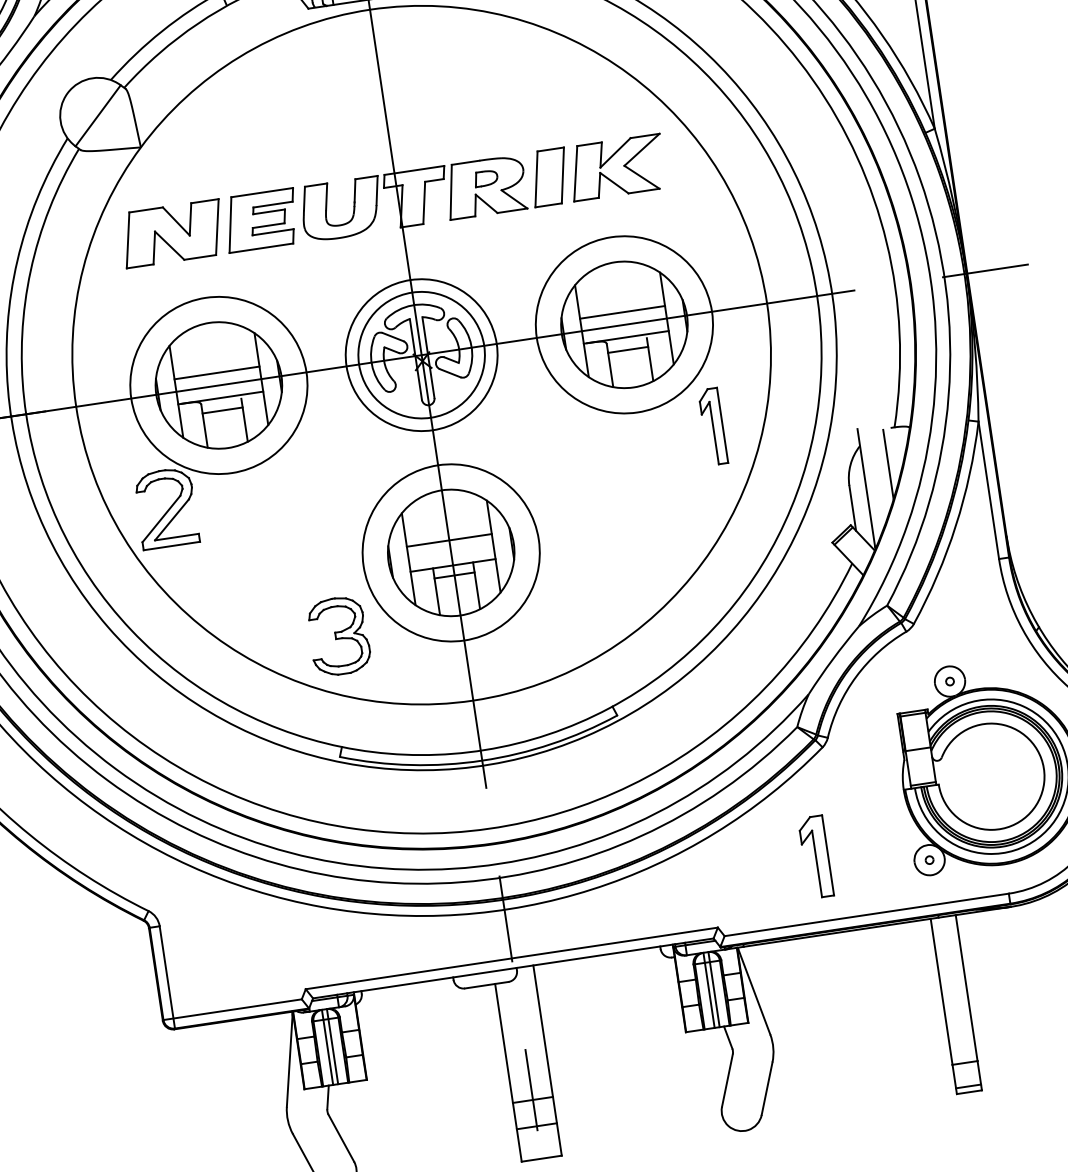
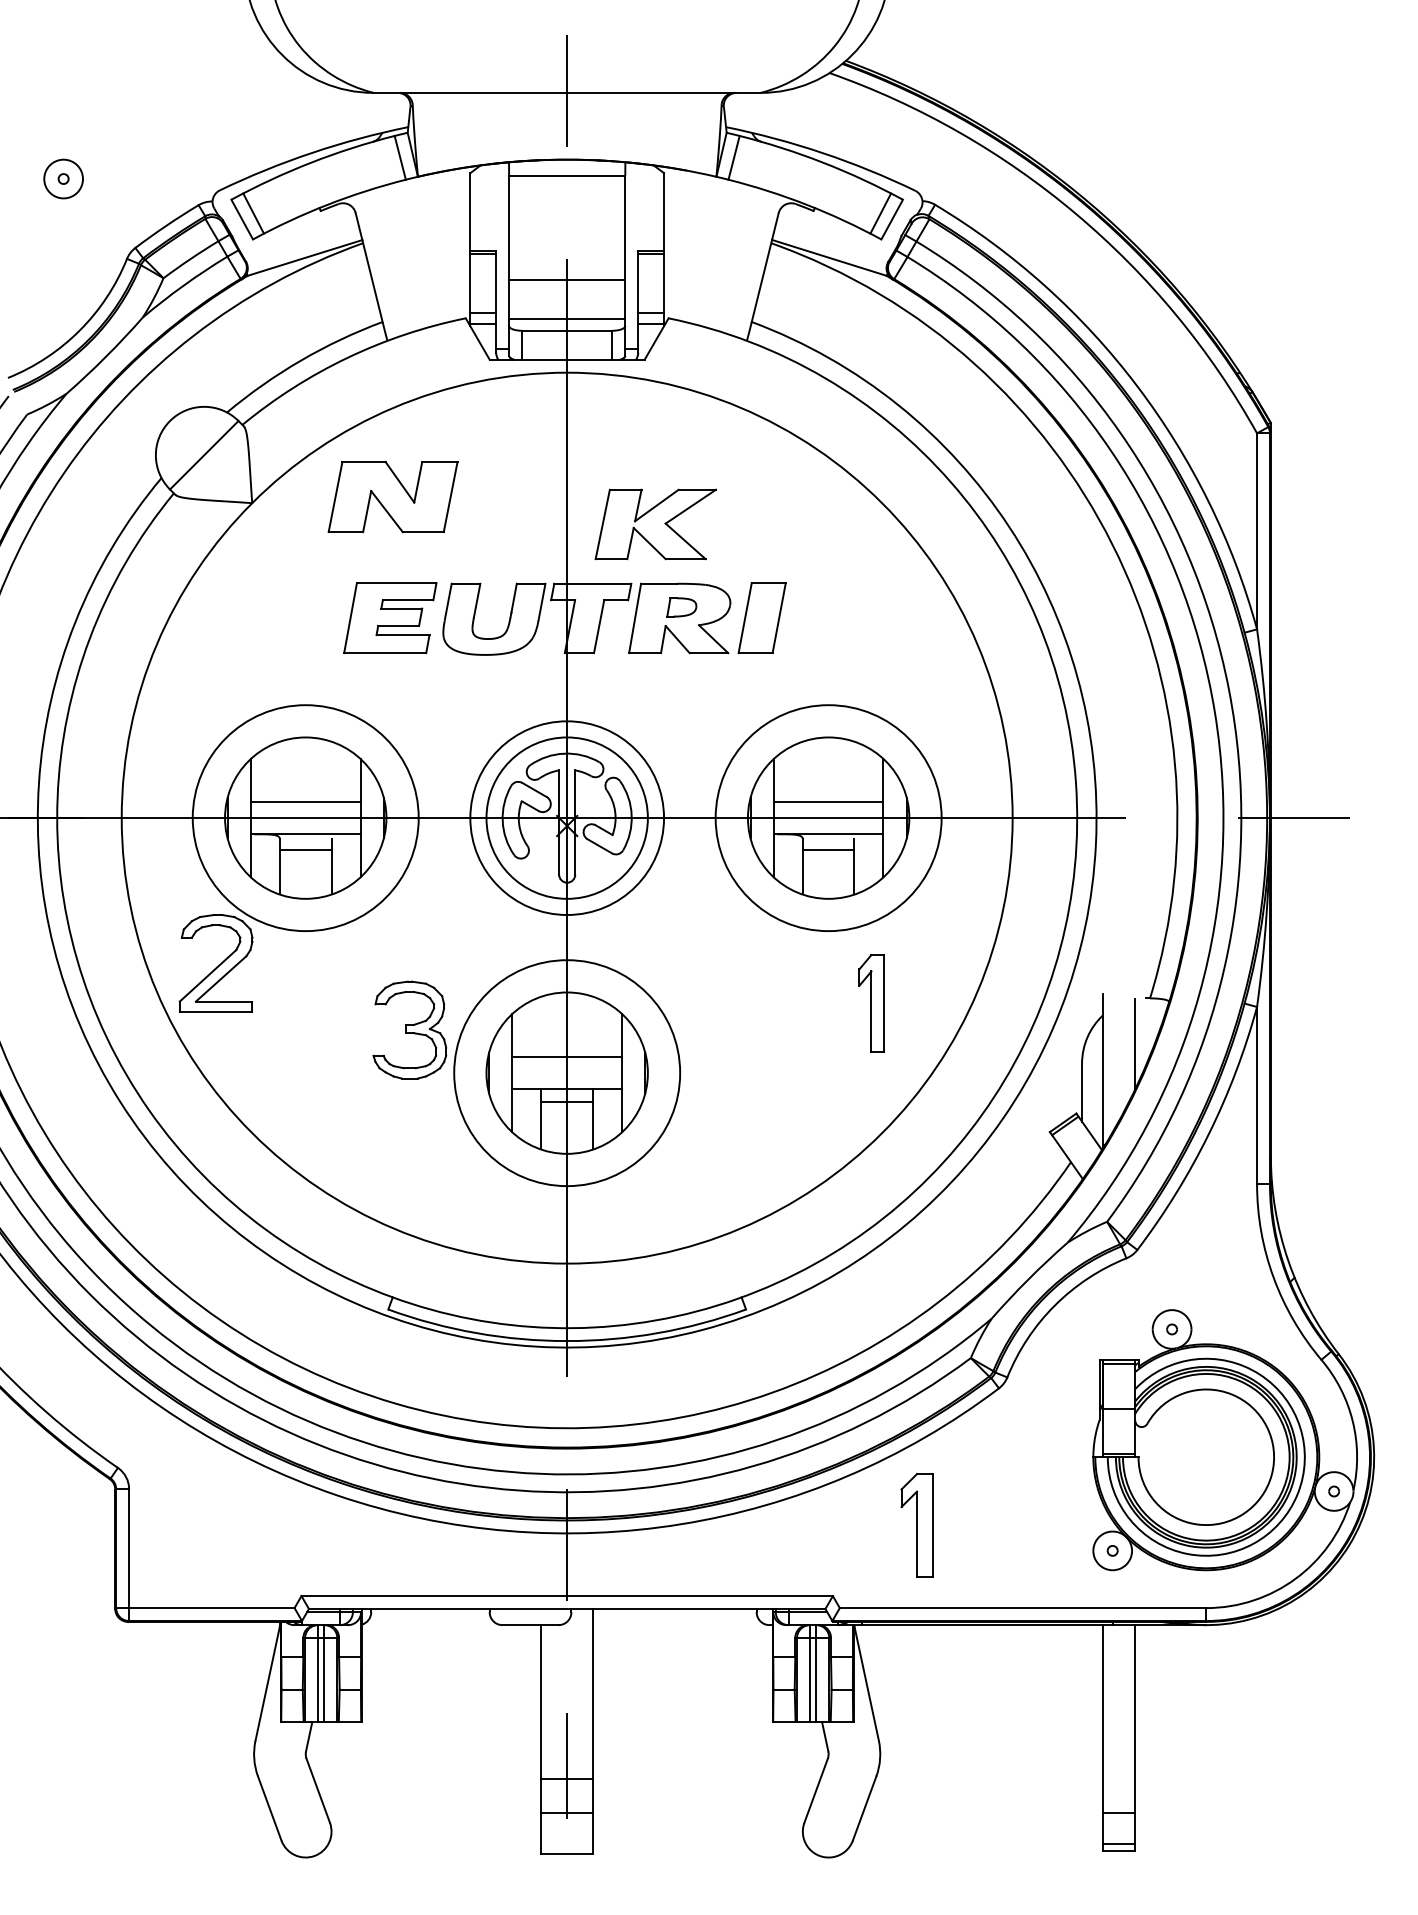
part: (616, 167) -> (655, 524), moved
part: (172, 234) -> (392, 497), moved
part: (713, 426) -> (871, 1002), moved
part: (338, 635) -> (409, 1029), moved
part: (815, 857) -> (916, 1525), moved

